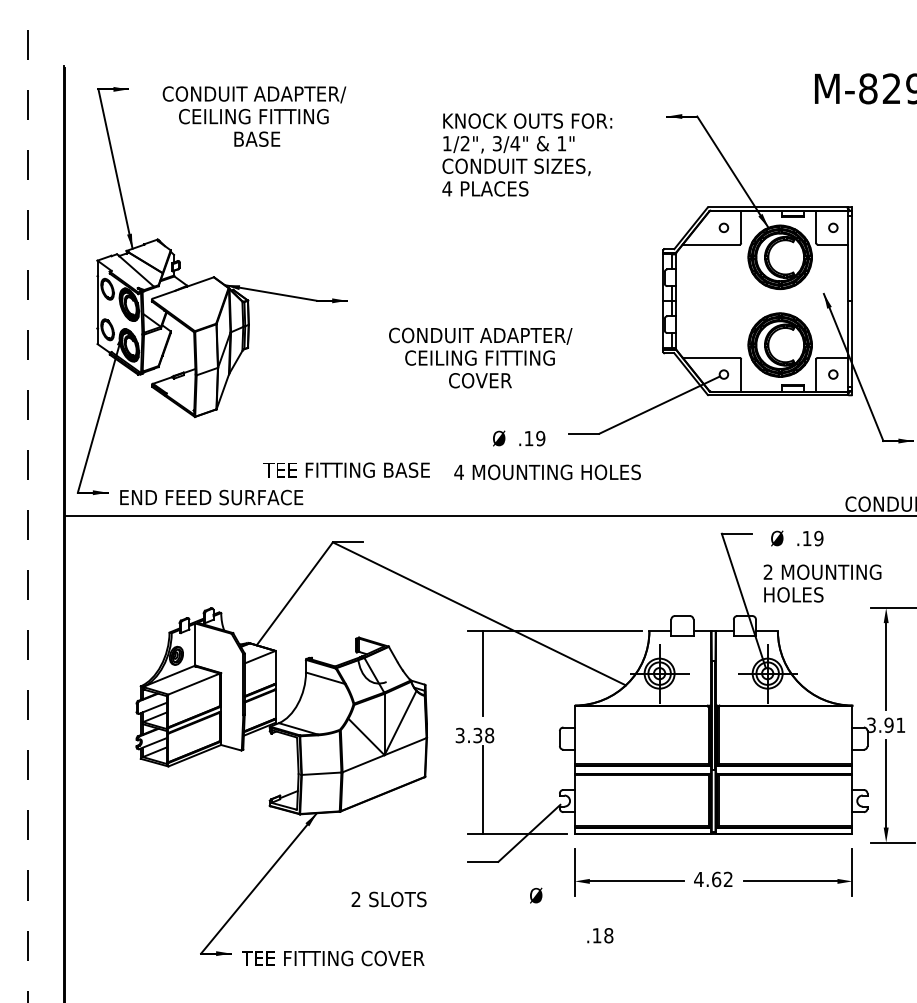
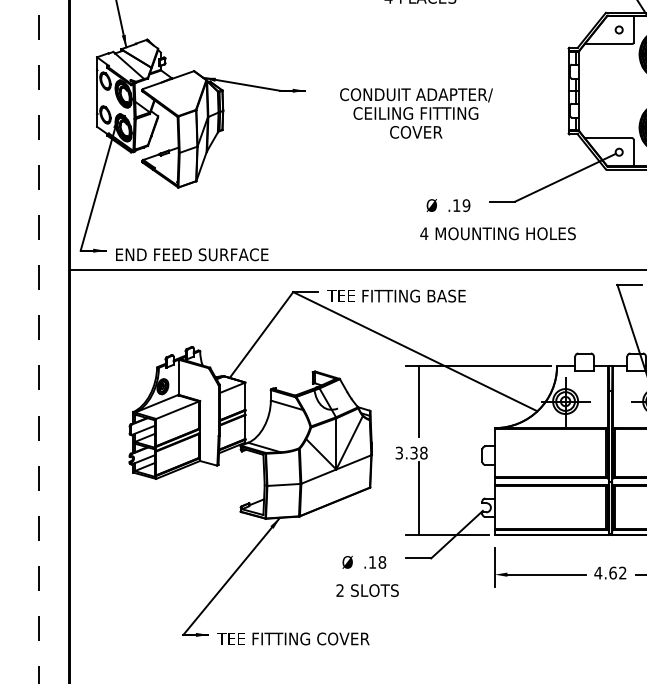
text: (480, 357) -> (416, 113), moved
text: (346, 469) -> (396, 295), moved
text: (547, 472) -> (497, 233), moved
text: (536, 895) -> (347, 562), moved
text: (388, 899) -> (367, 590), moved
text: (600, 935) -> (375, 562), moved

